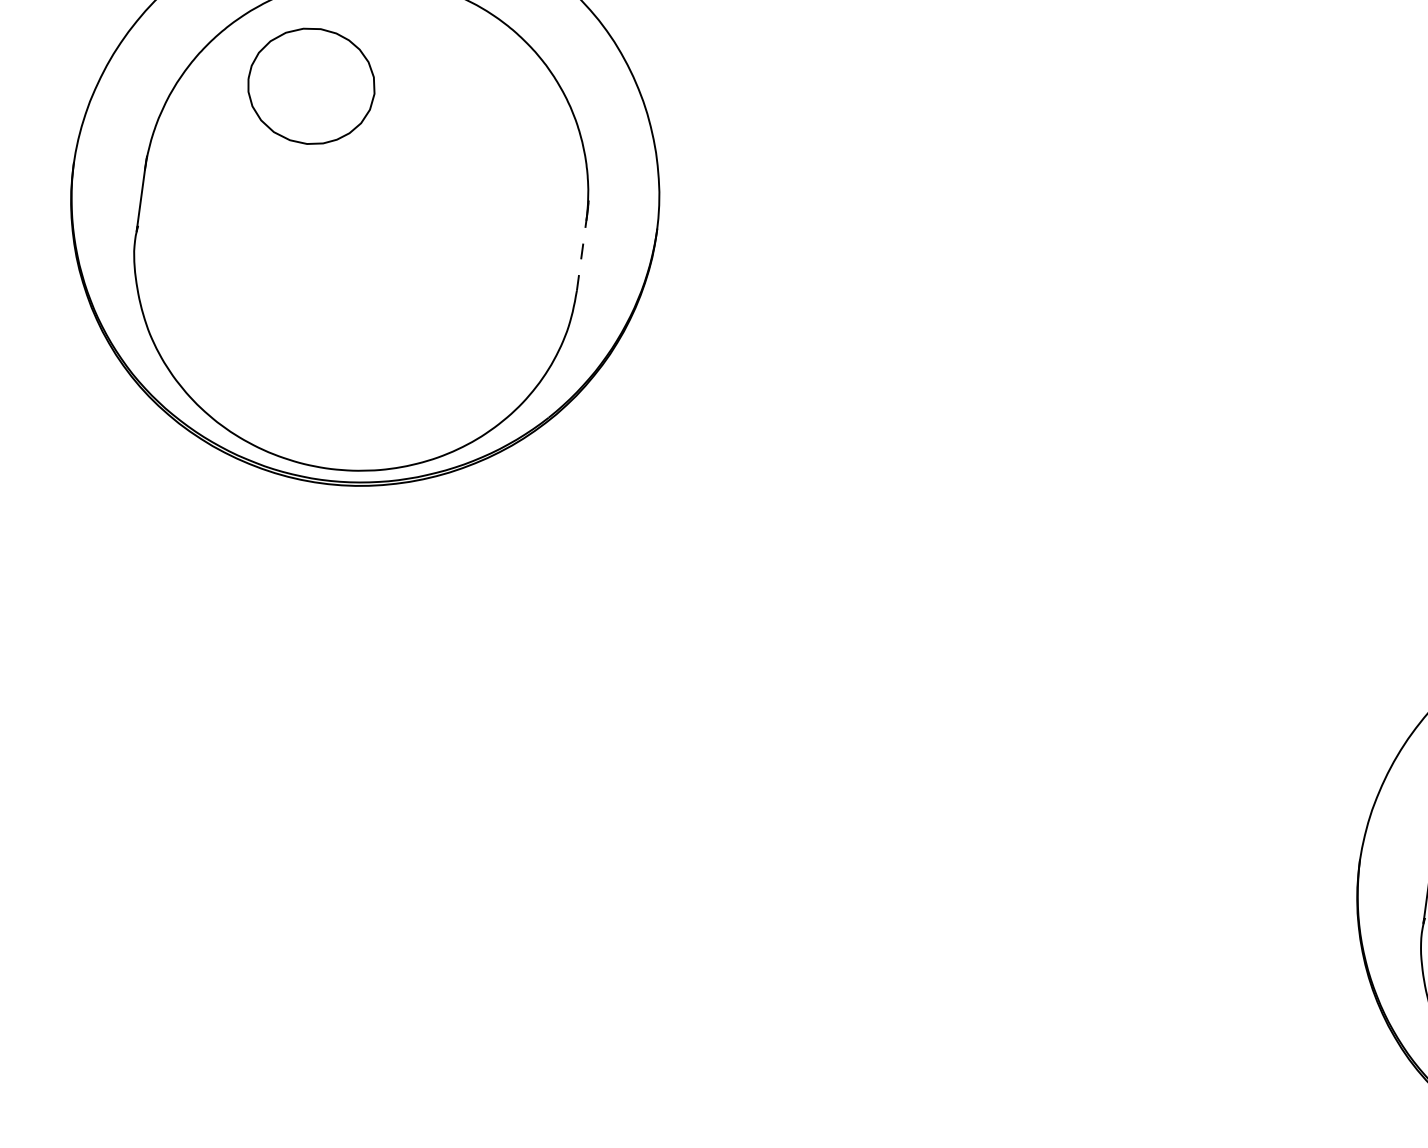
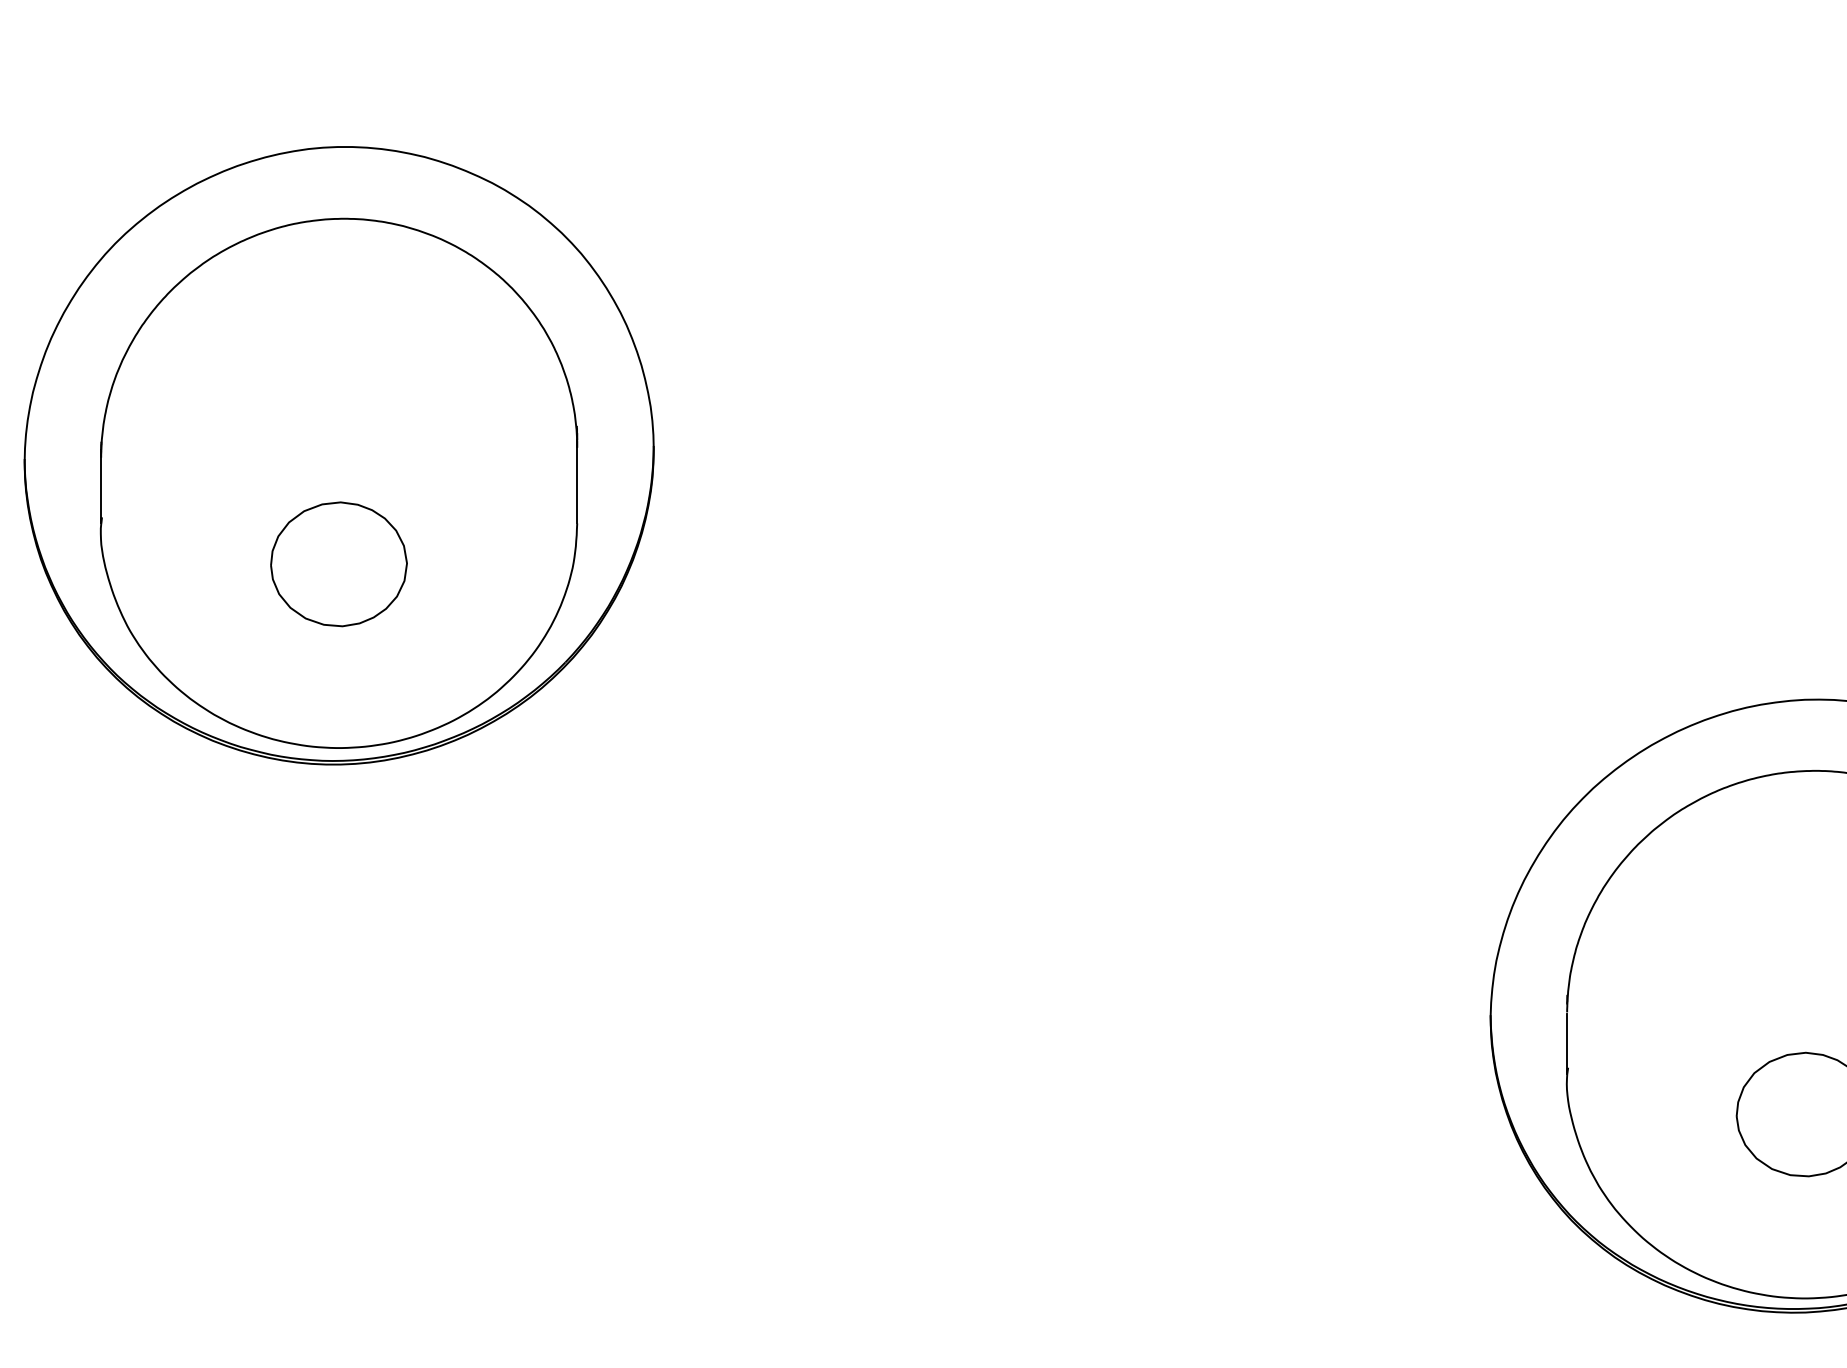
part: (311, 86) -> (338, 564), moved
line: (582, 252) -> (577, 481), dashed -> solid

